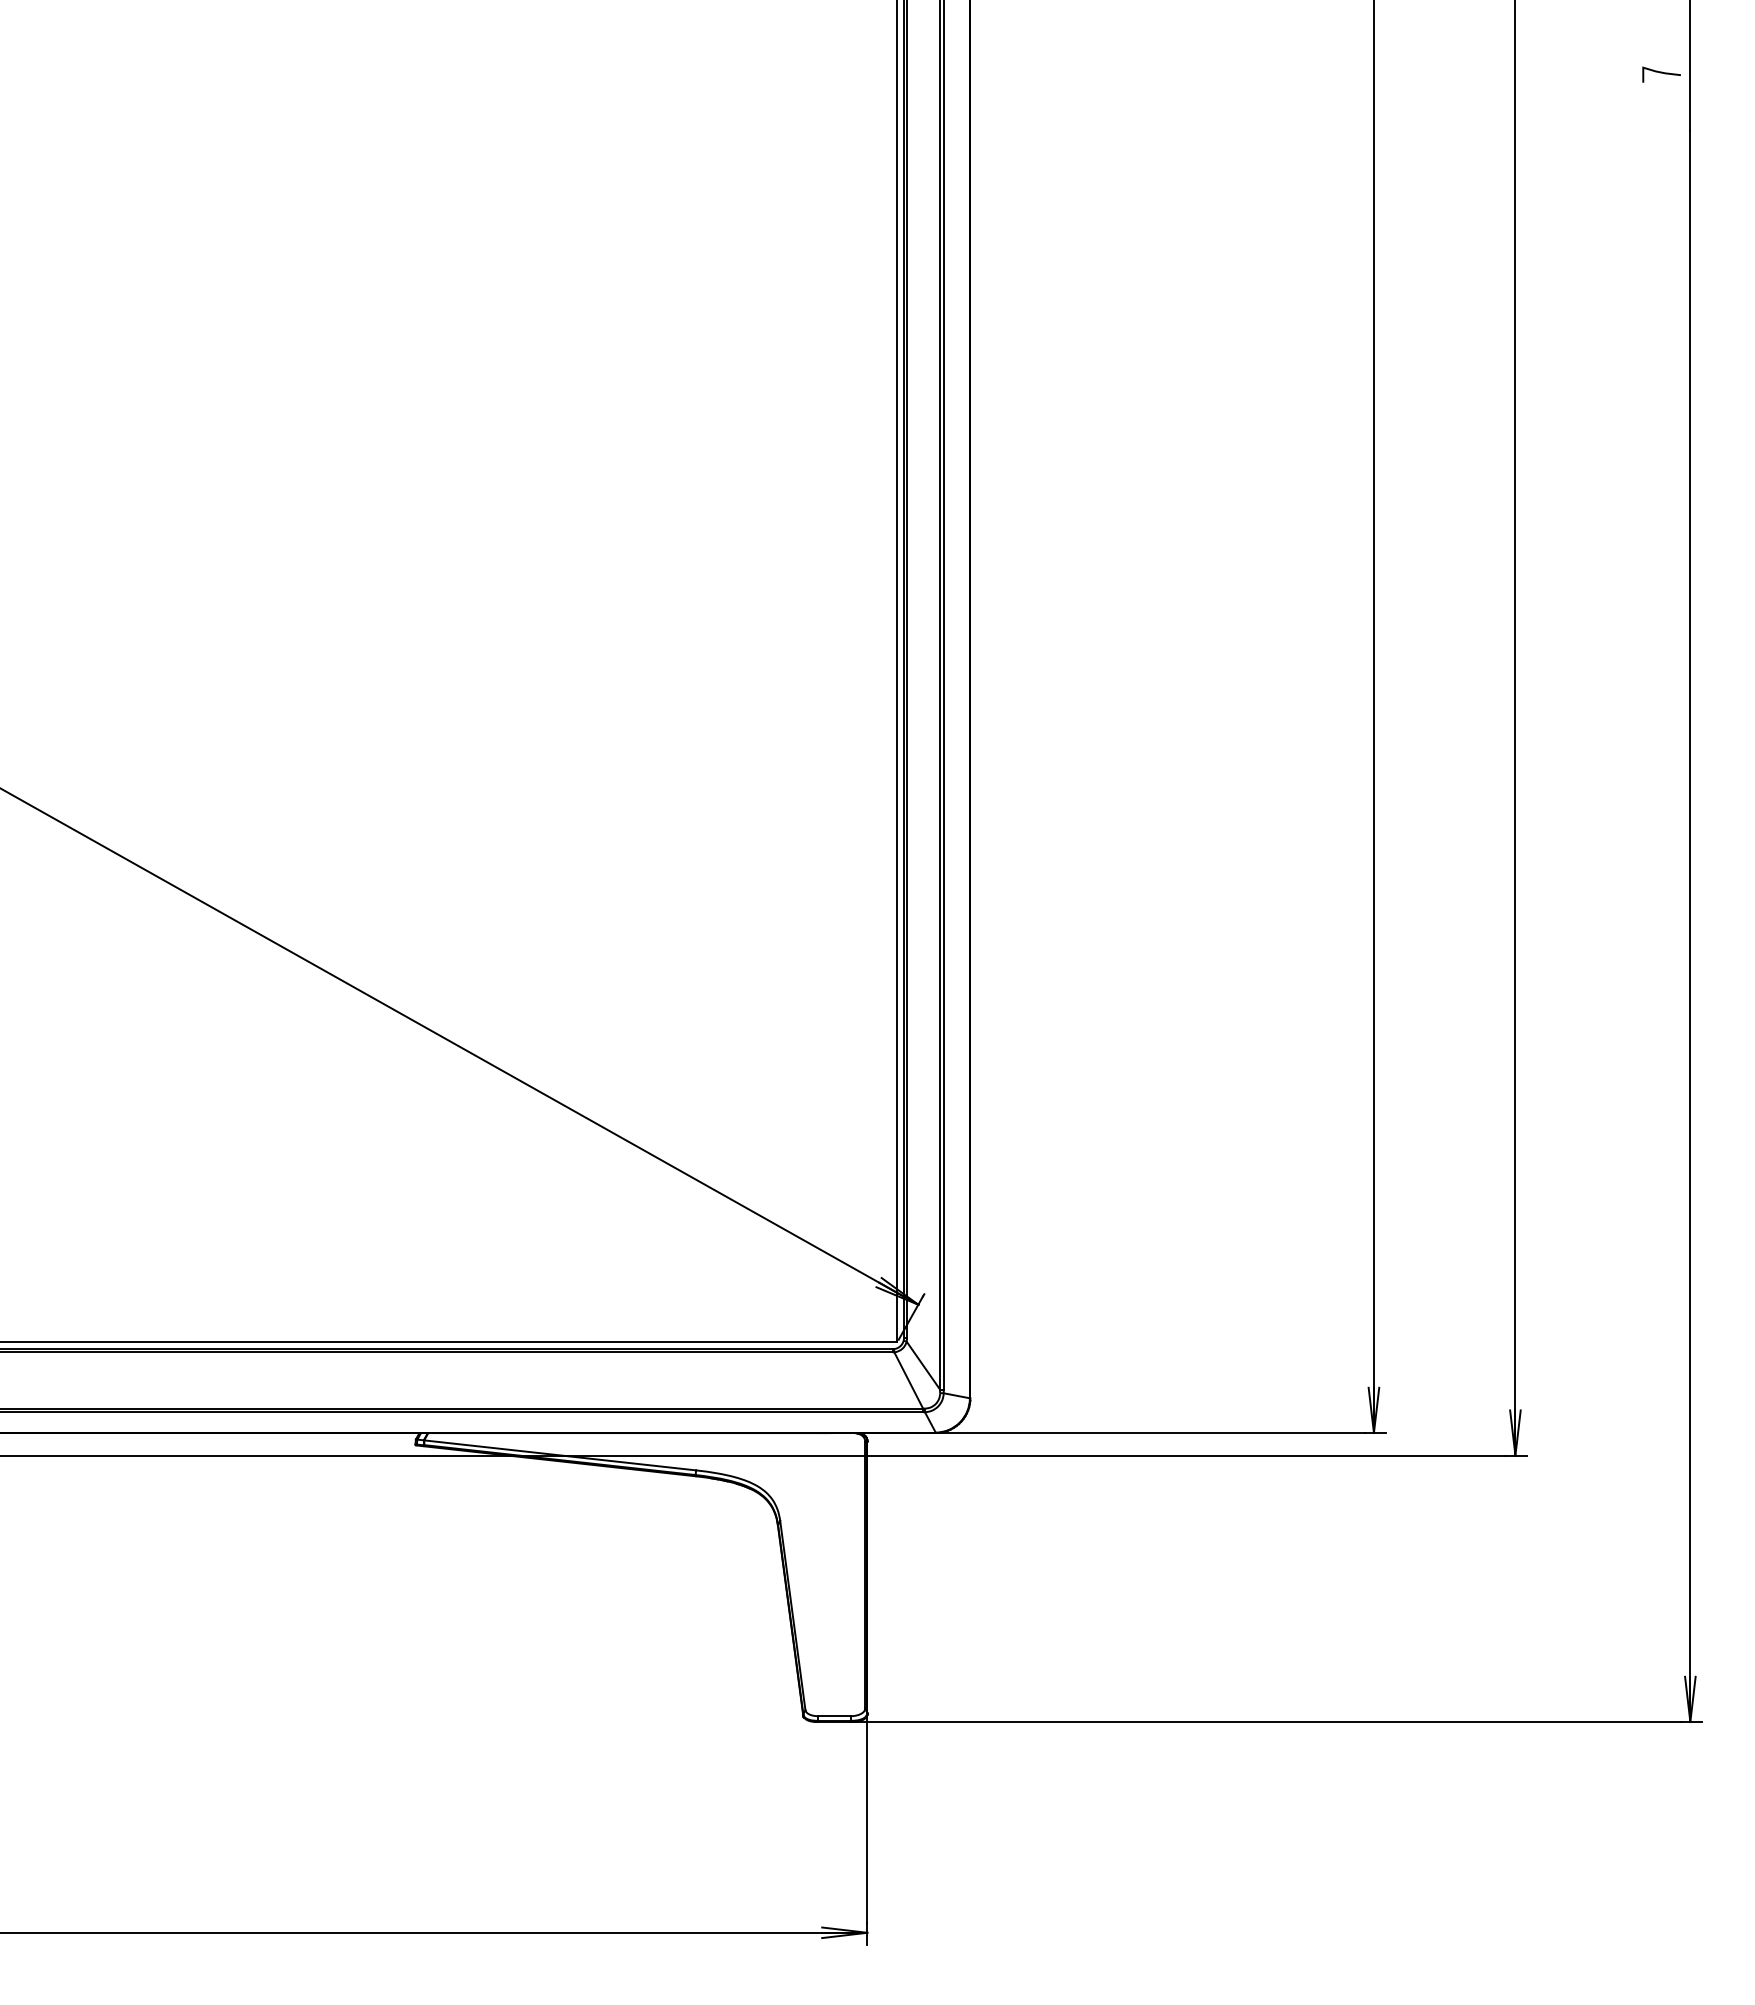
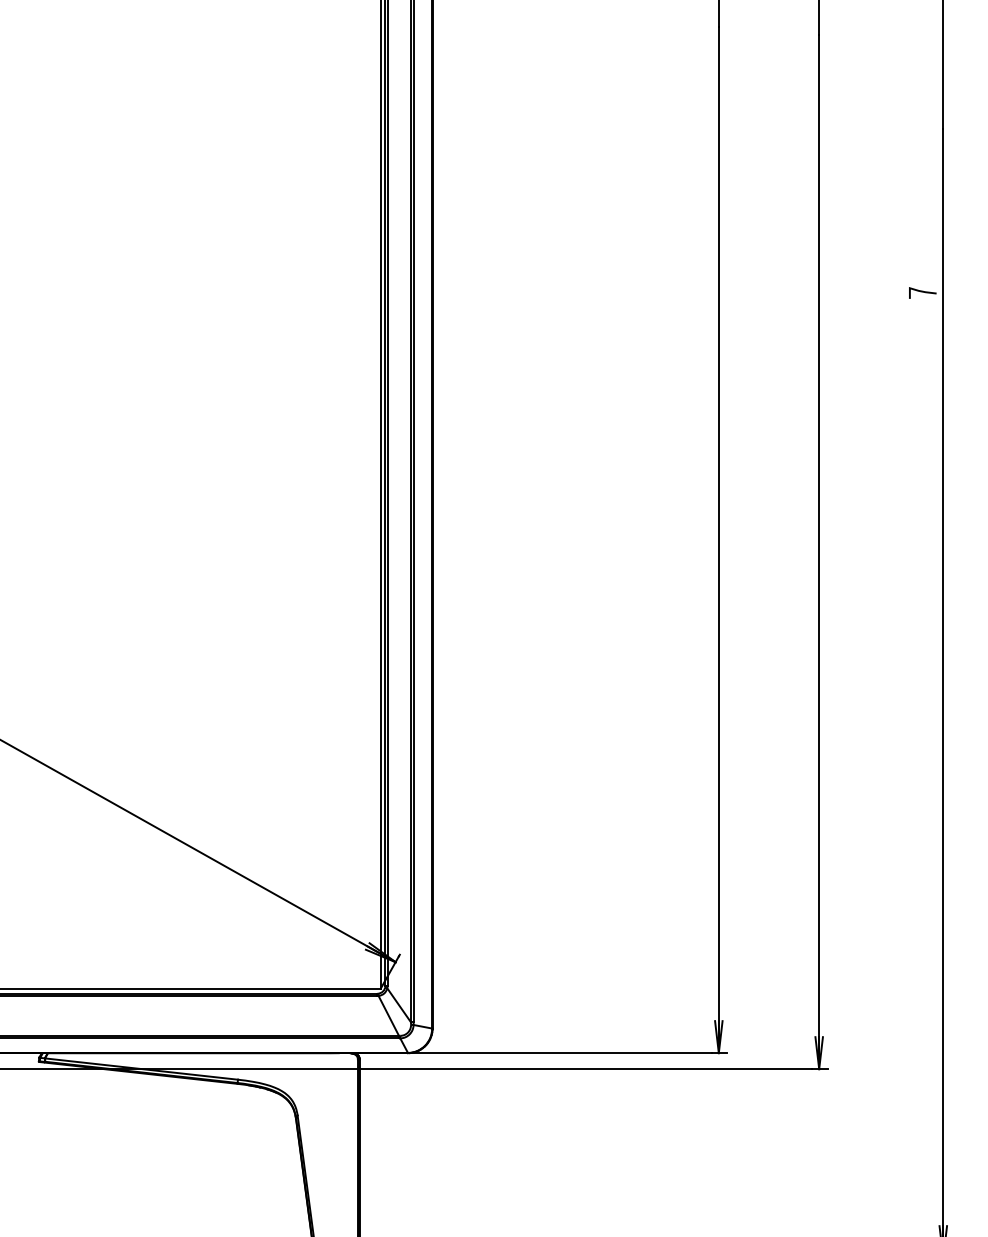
curve: (1661, 73) -> (922, 292), moved

